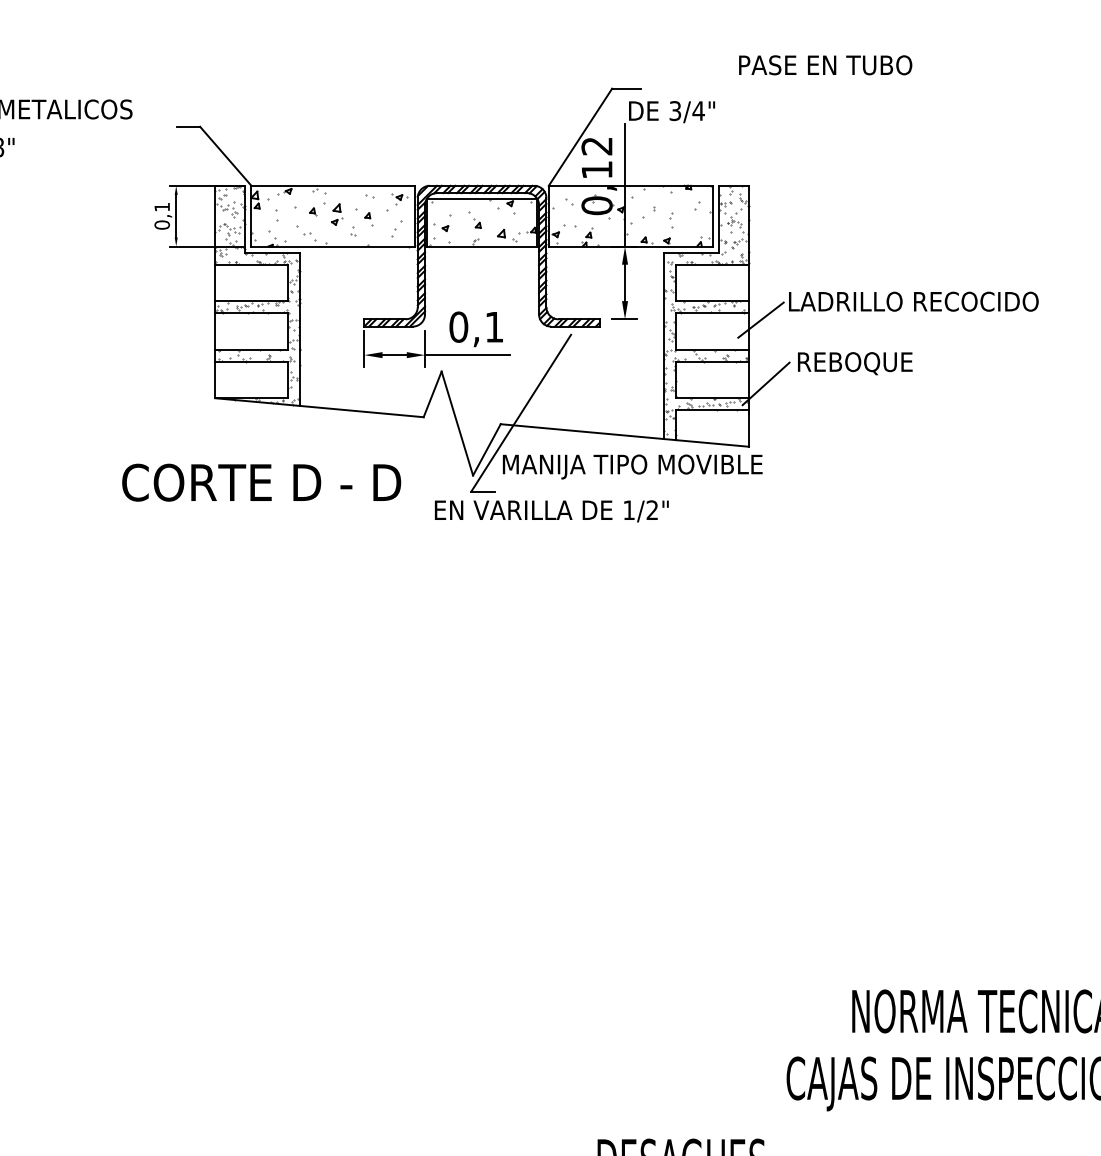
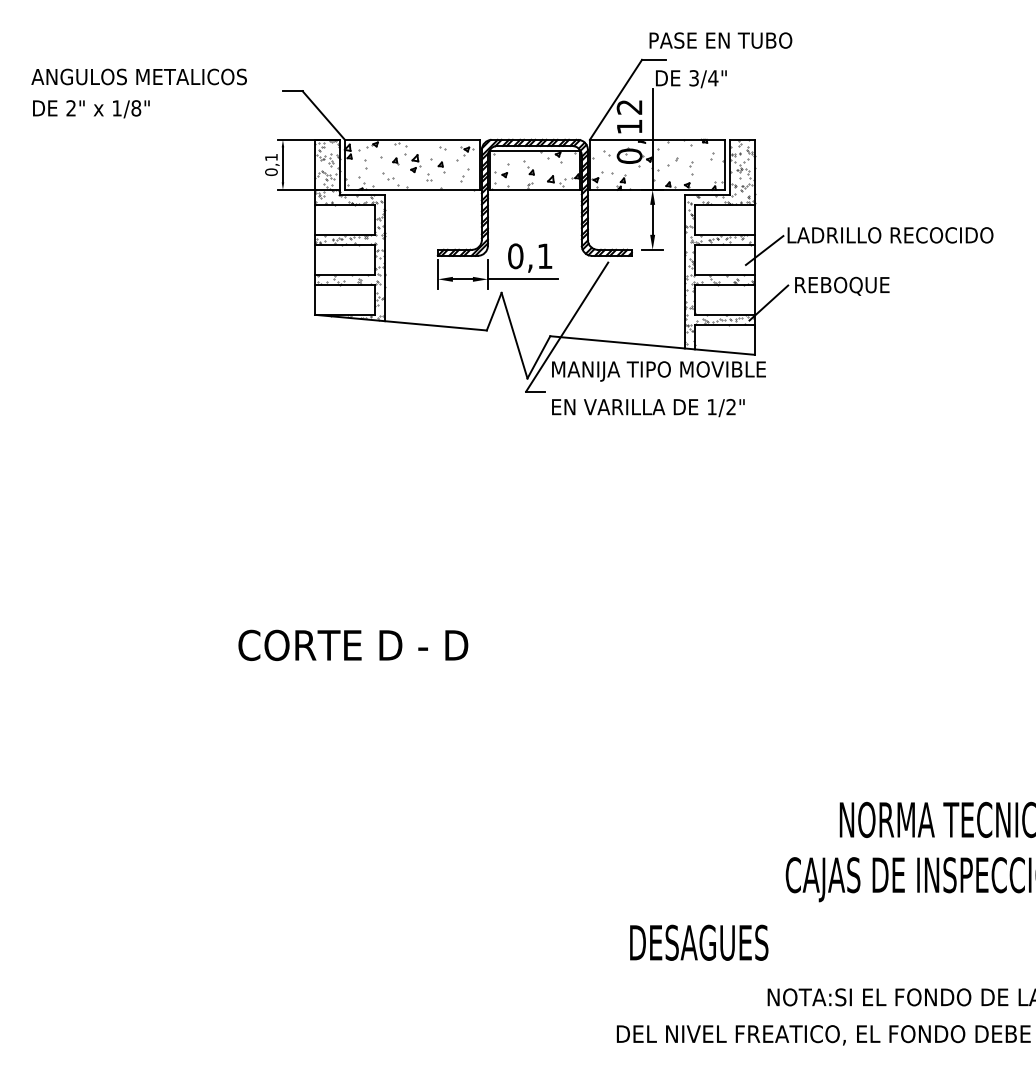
text: (825, 65) -> (720, 40), moved
text: (261, 481) -> (353, 644), moved
text: (551, 511) -> (648, 408), moved

